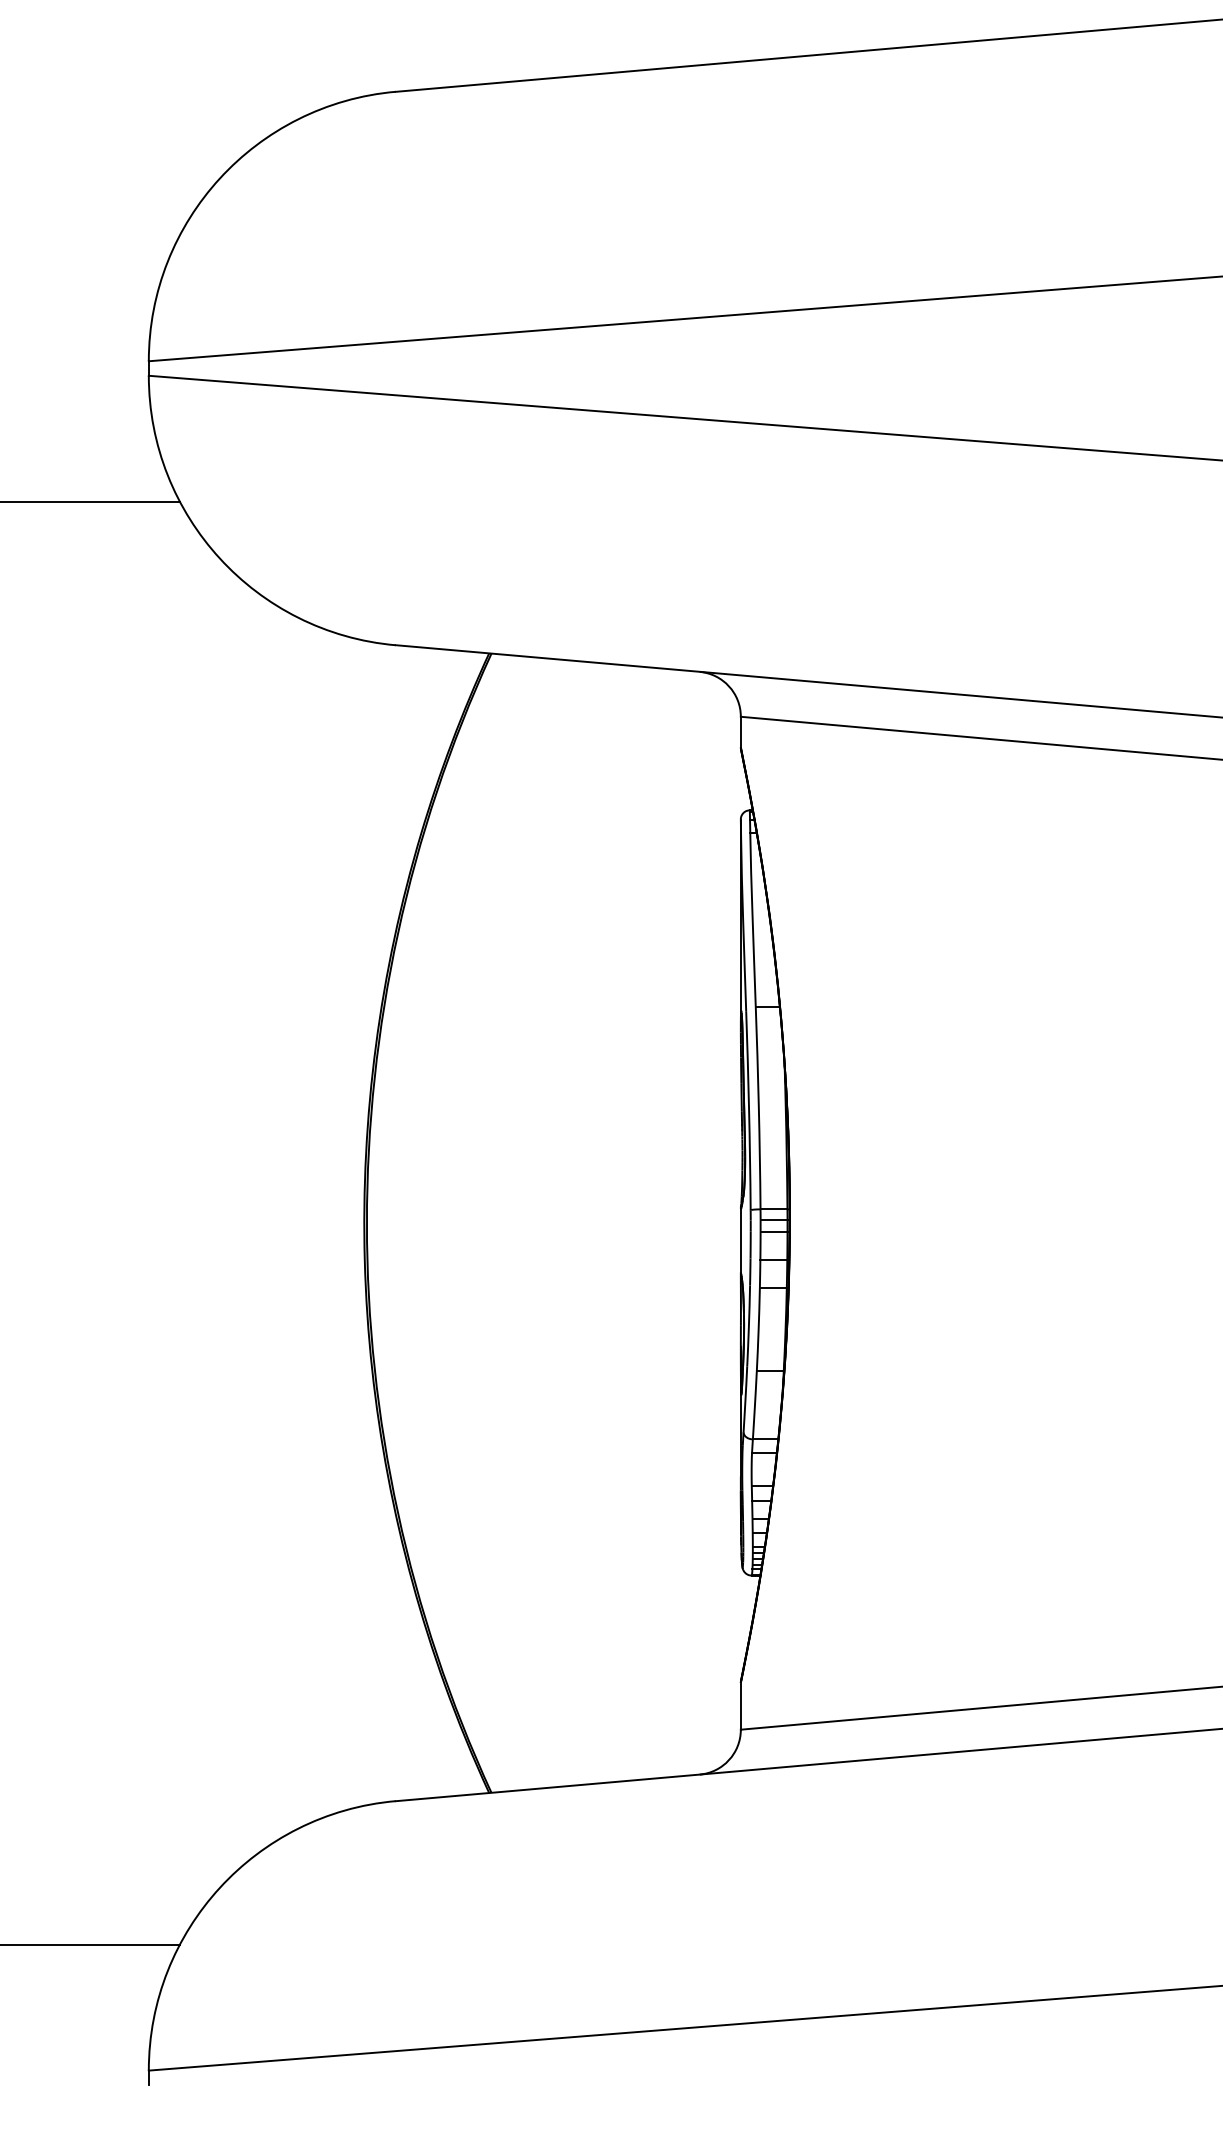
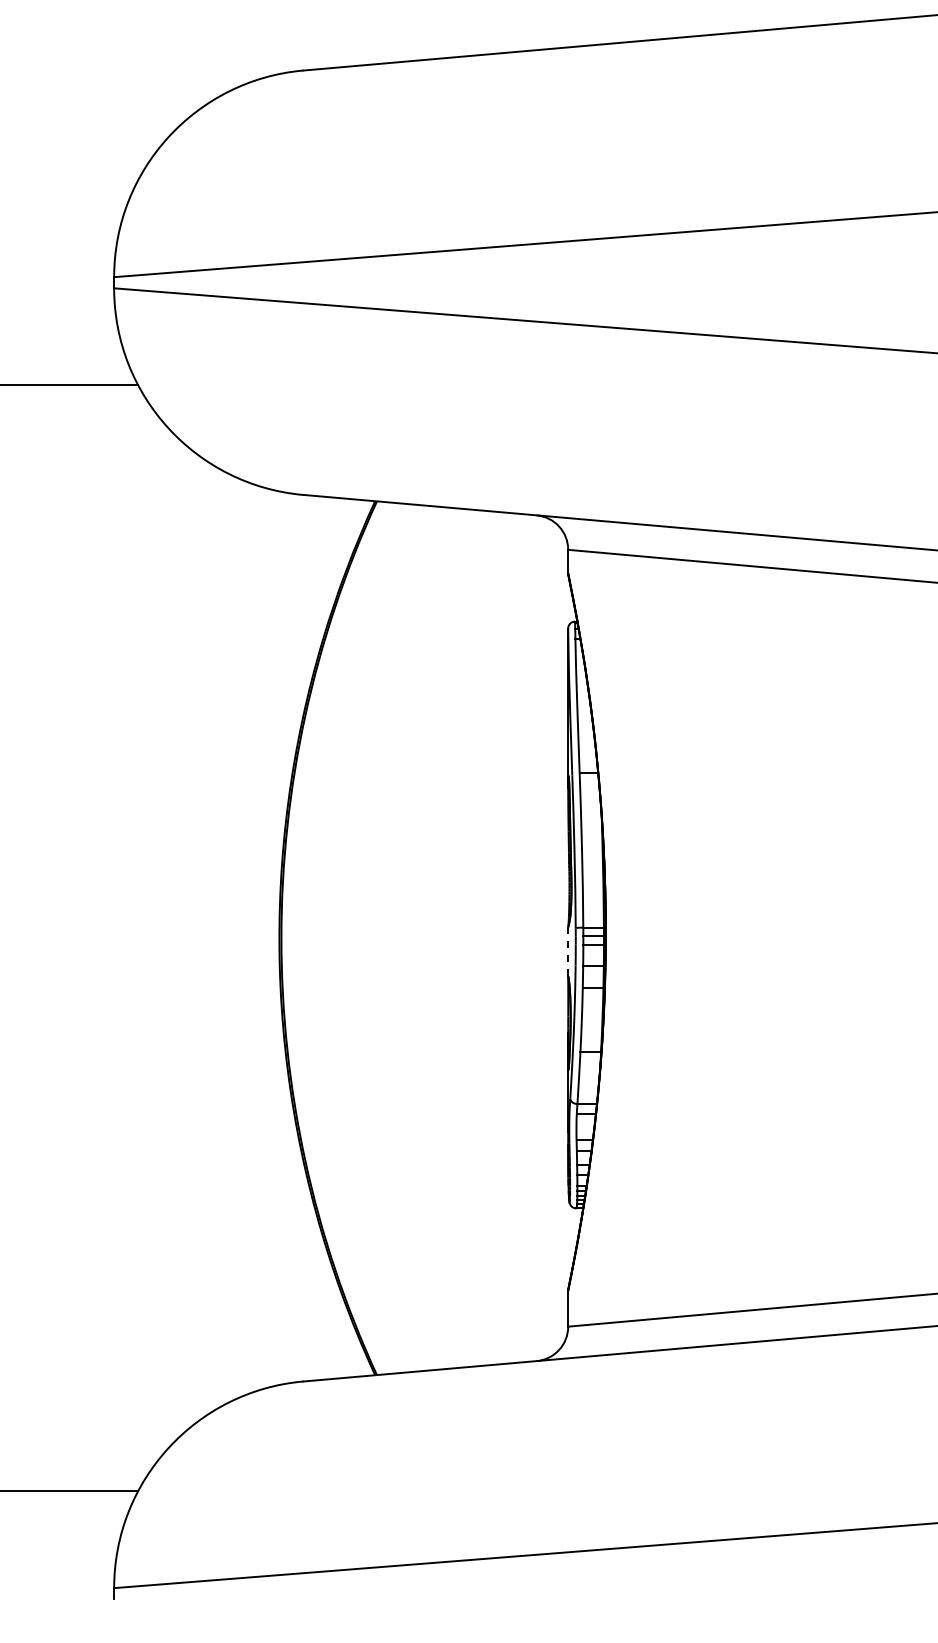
line: (741, 1241) -> (568, 952), solid -> dashed

